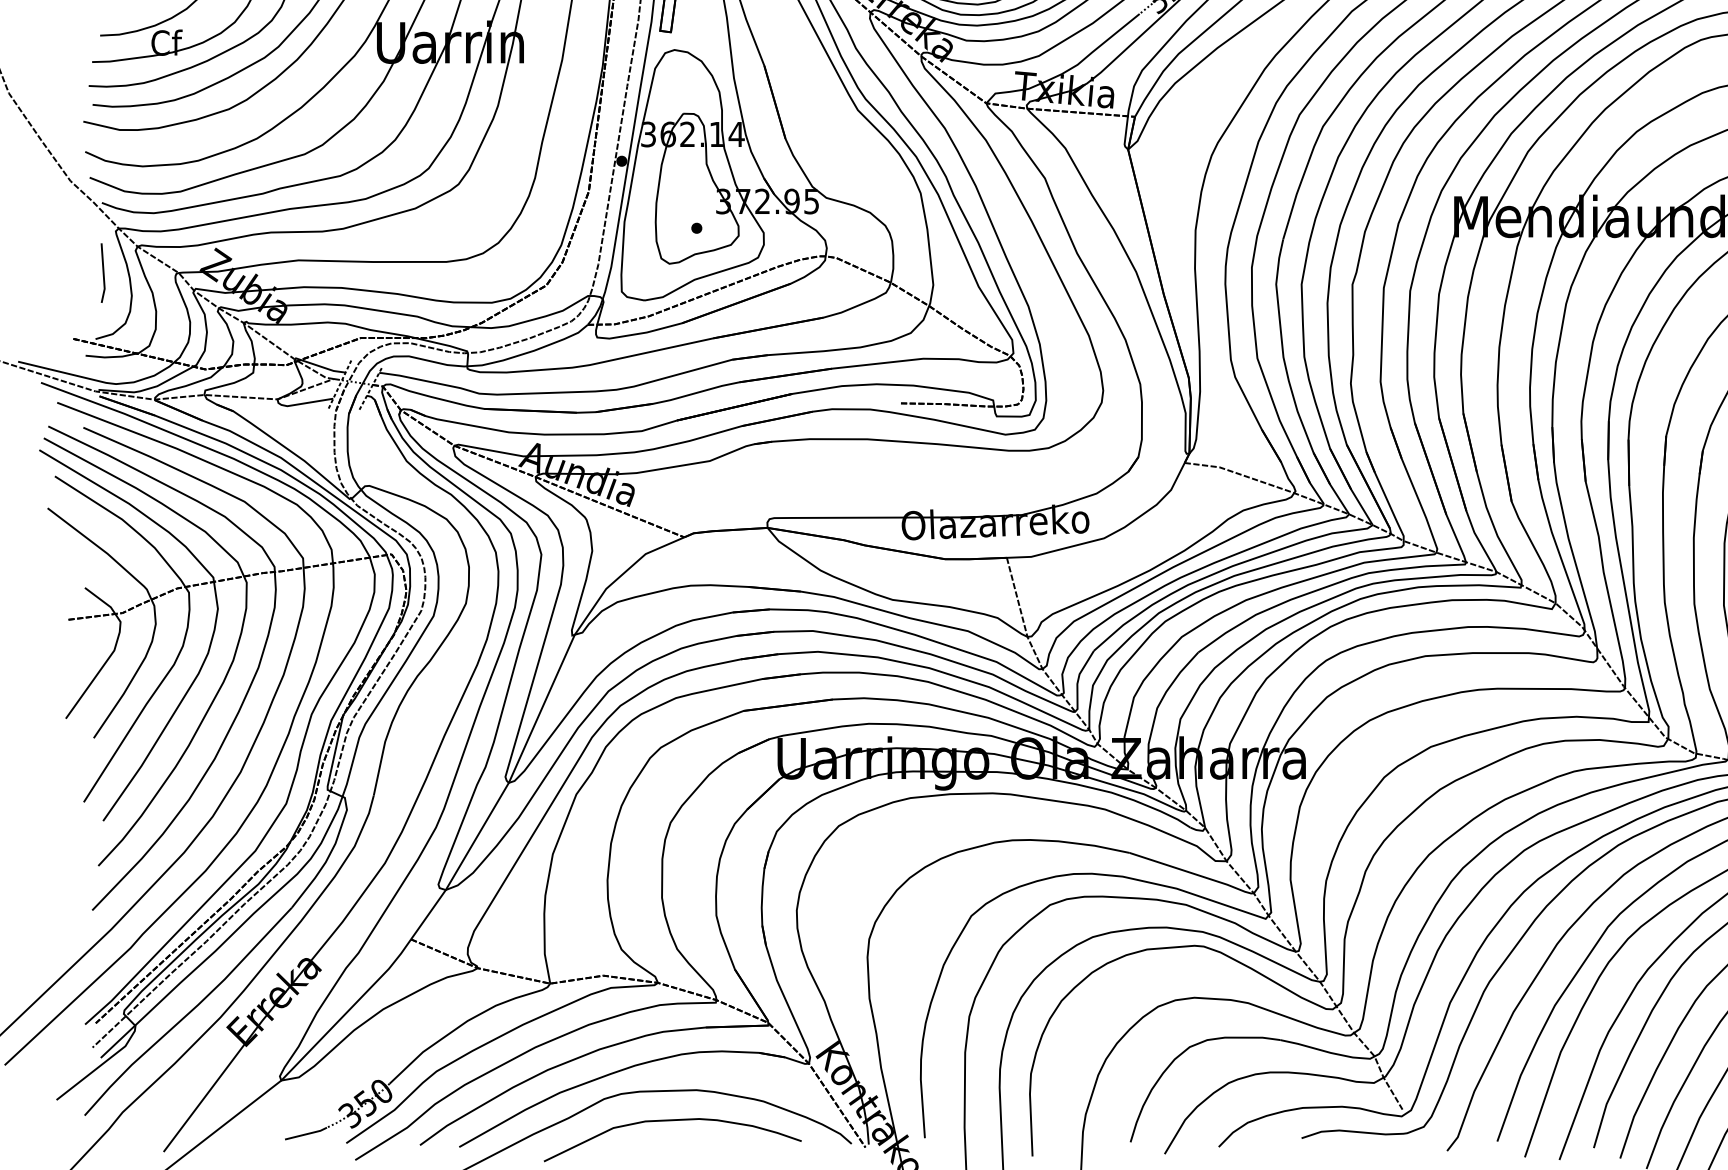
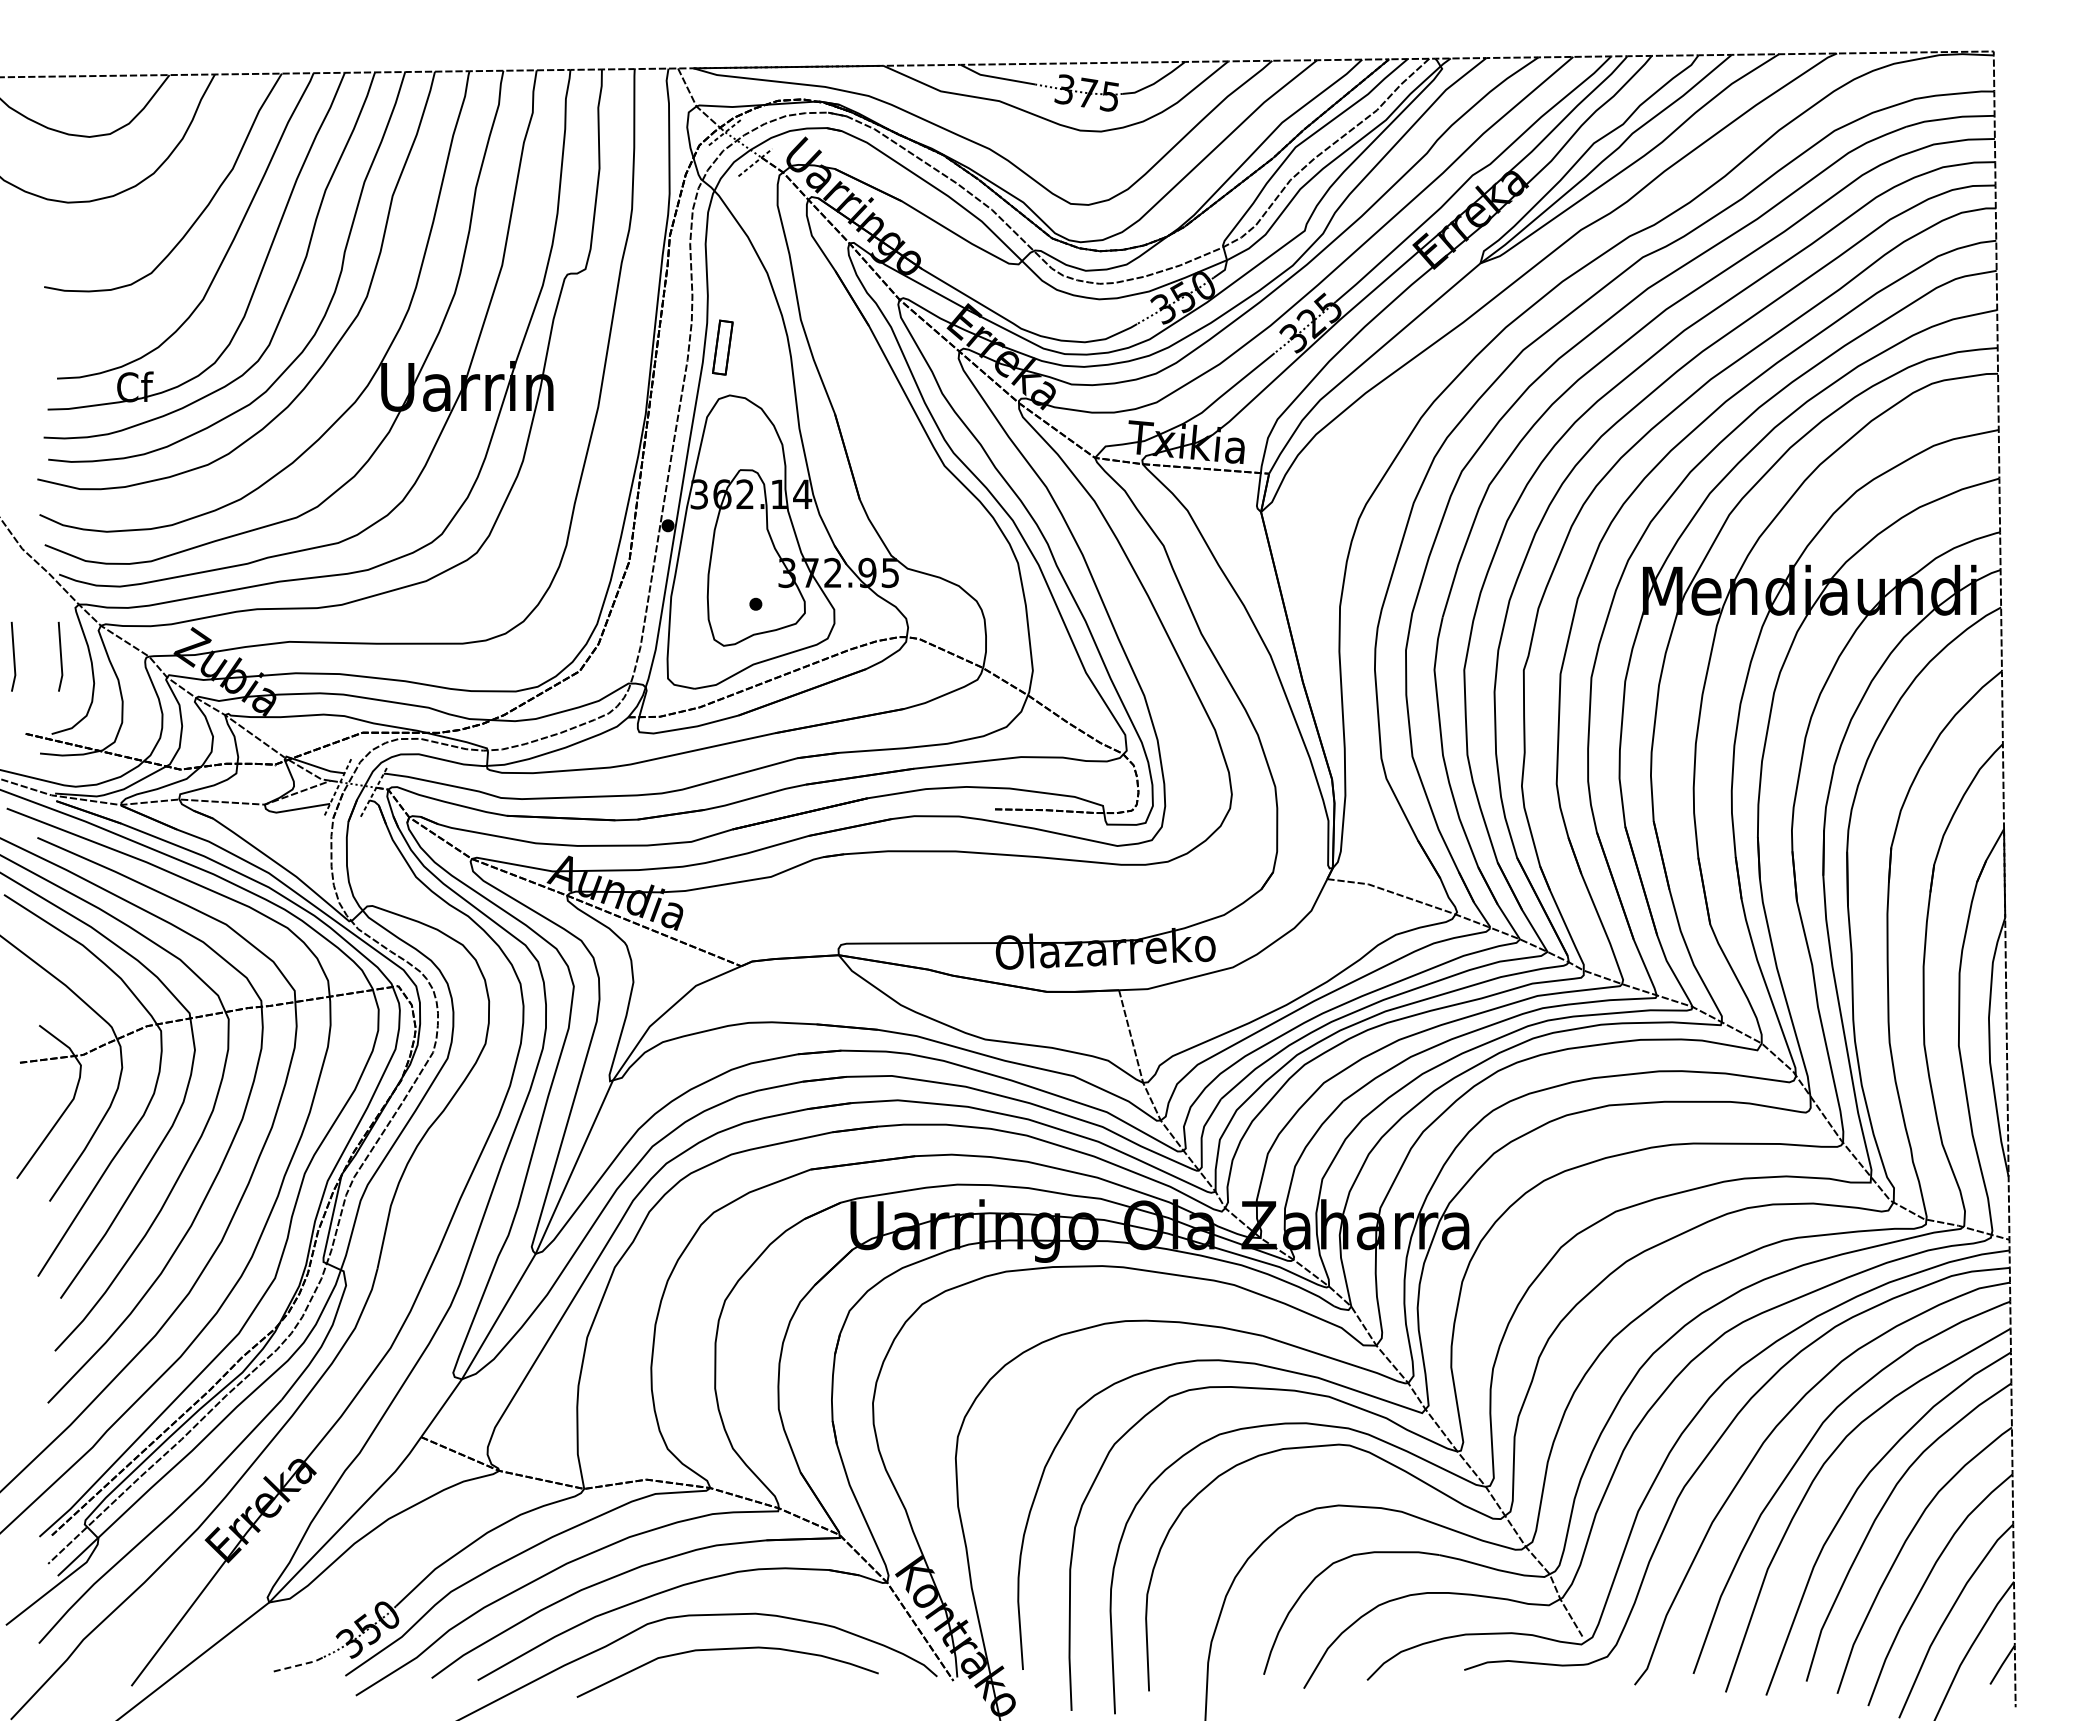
line: (62, 272) -> (13, 656), added
line: (306, 1134) -> (298, 1665), solid -> dashed

